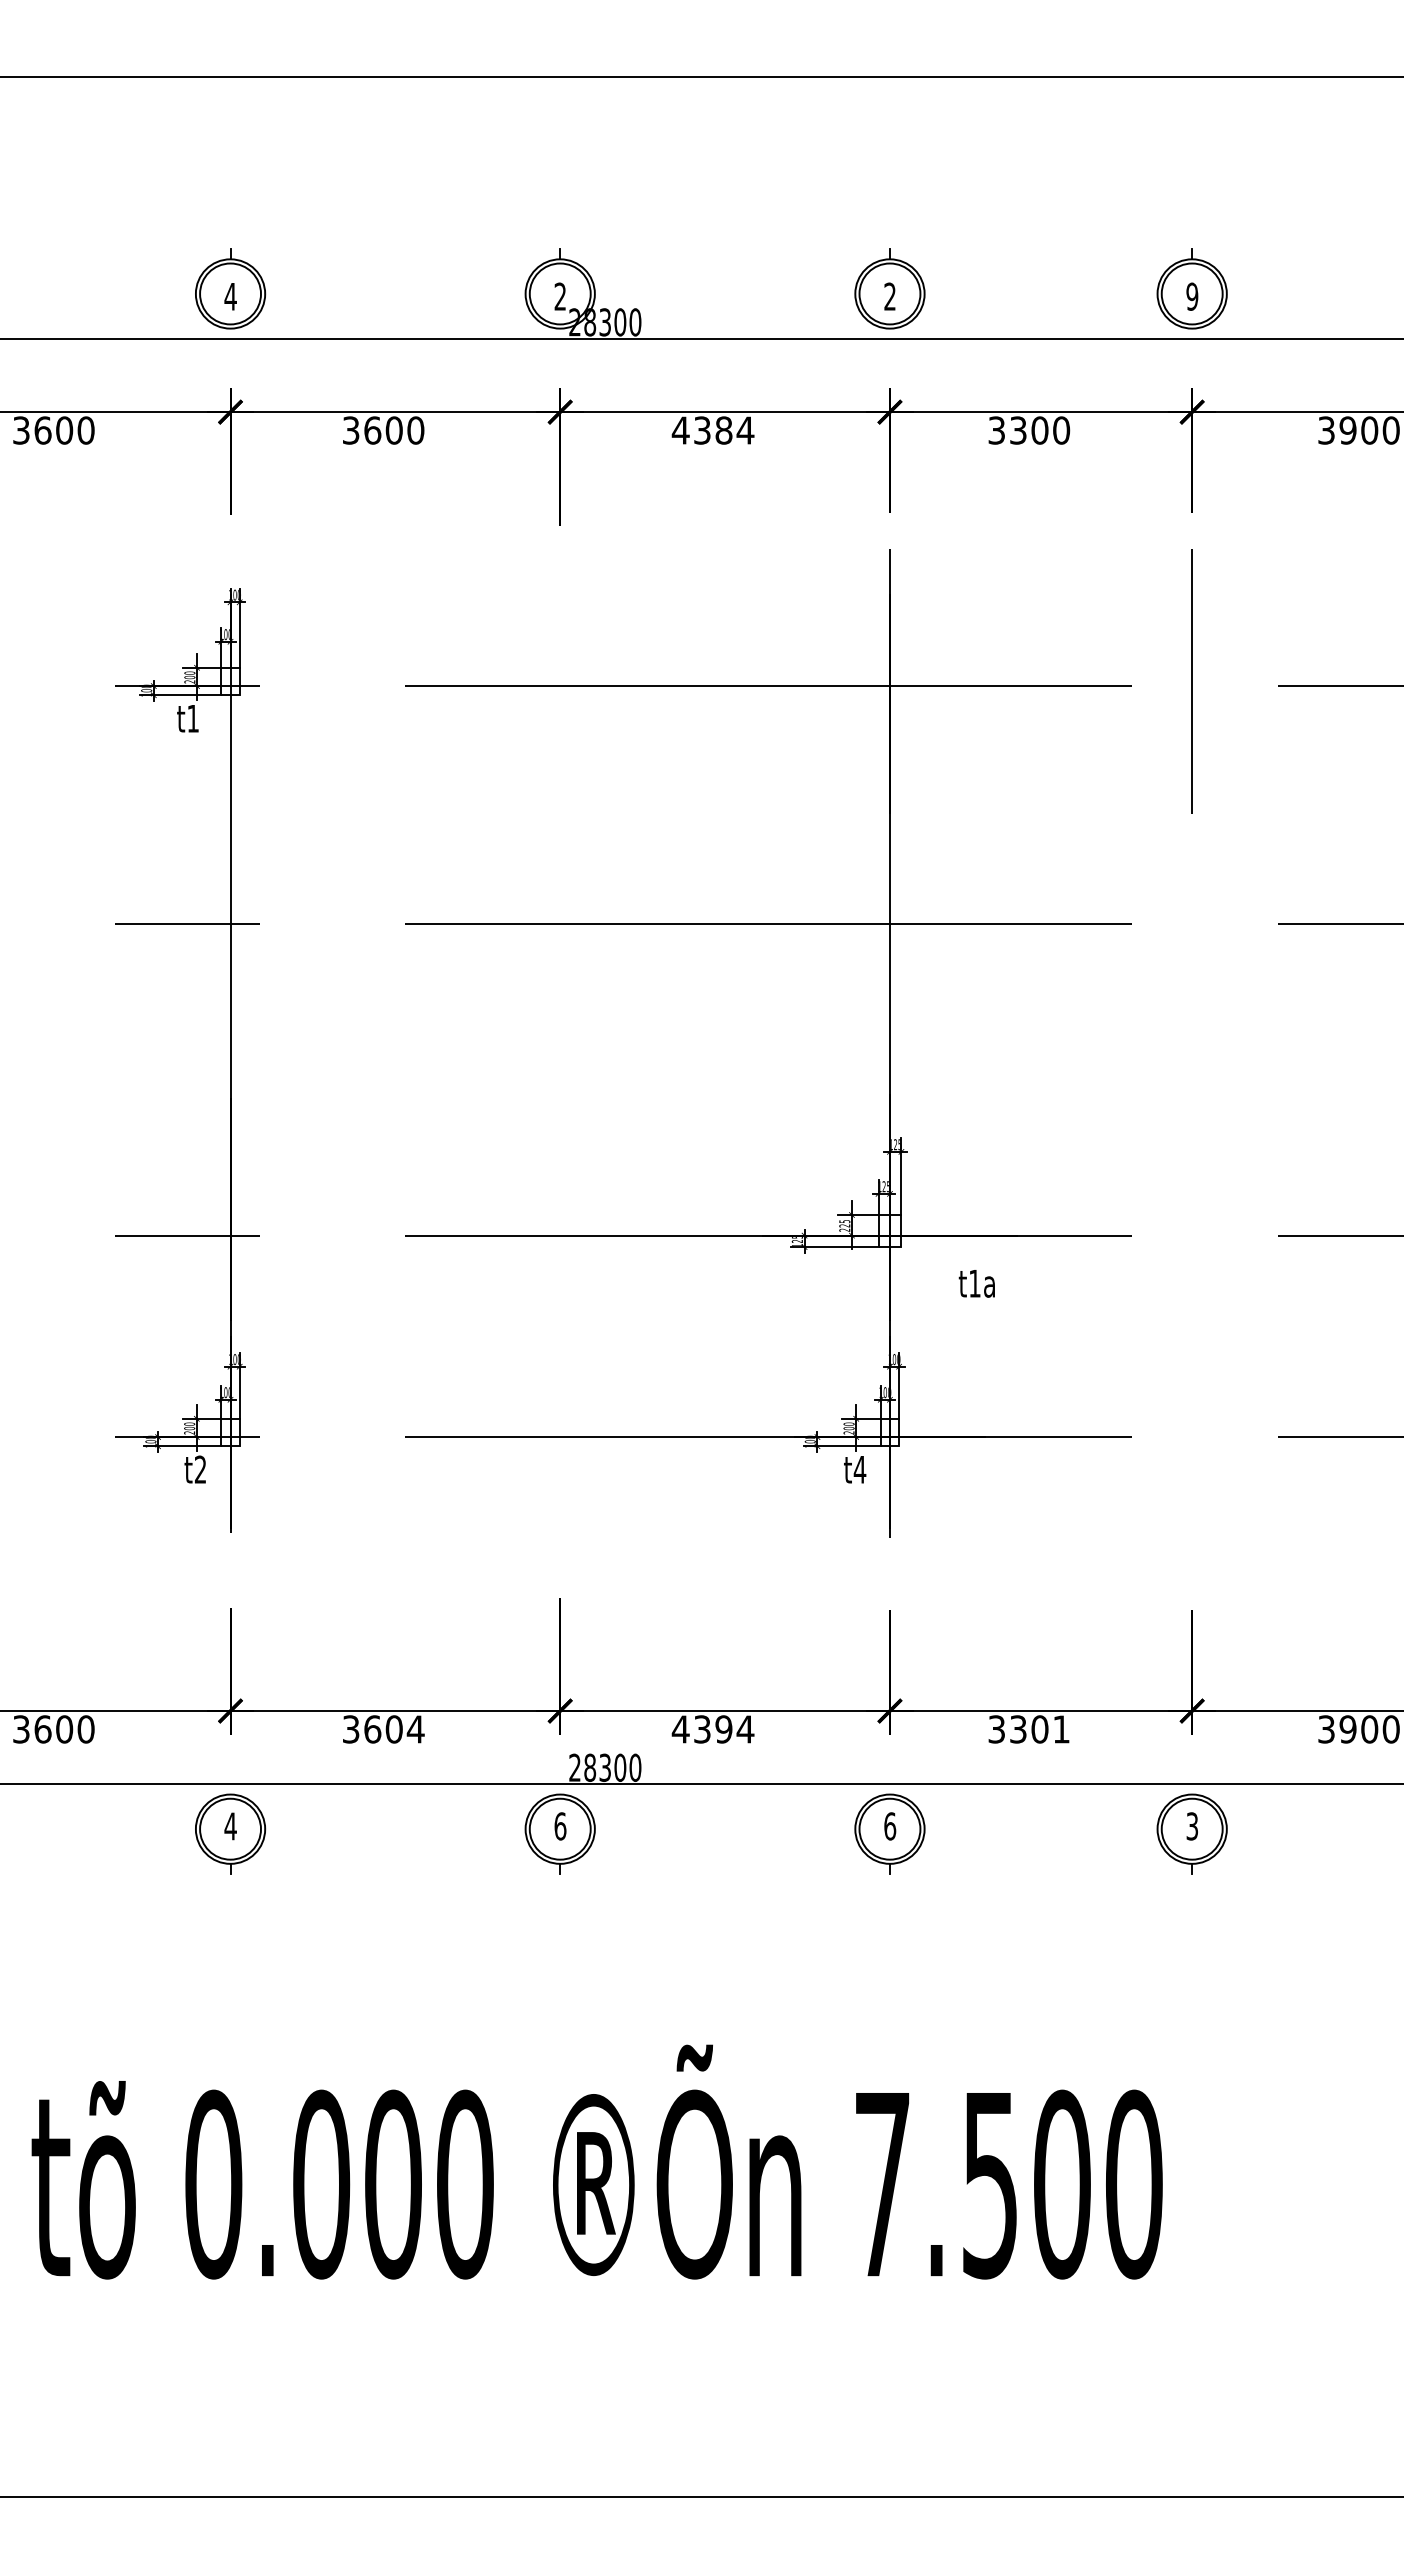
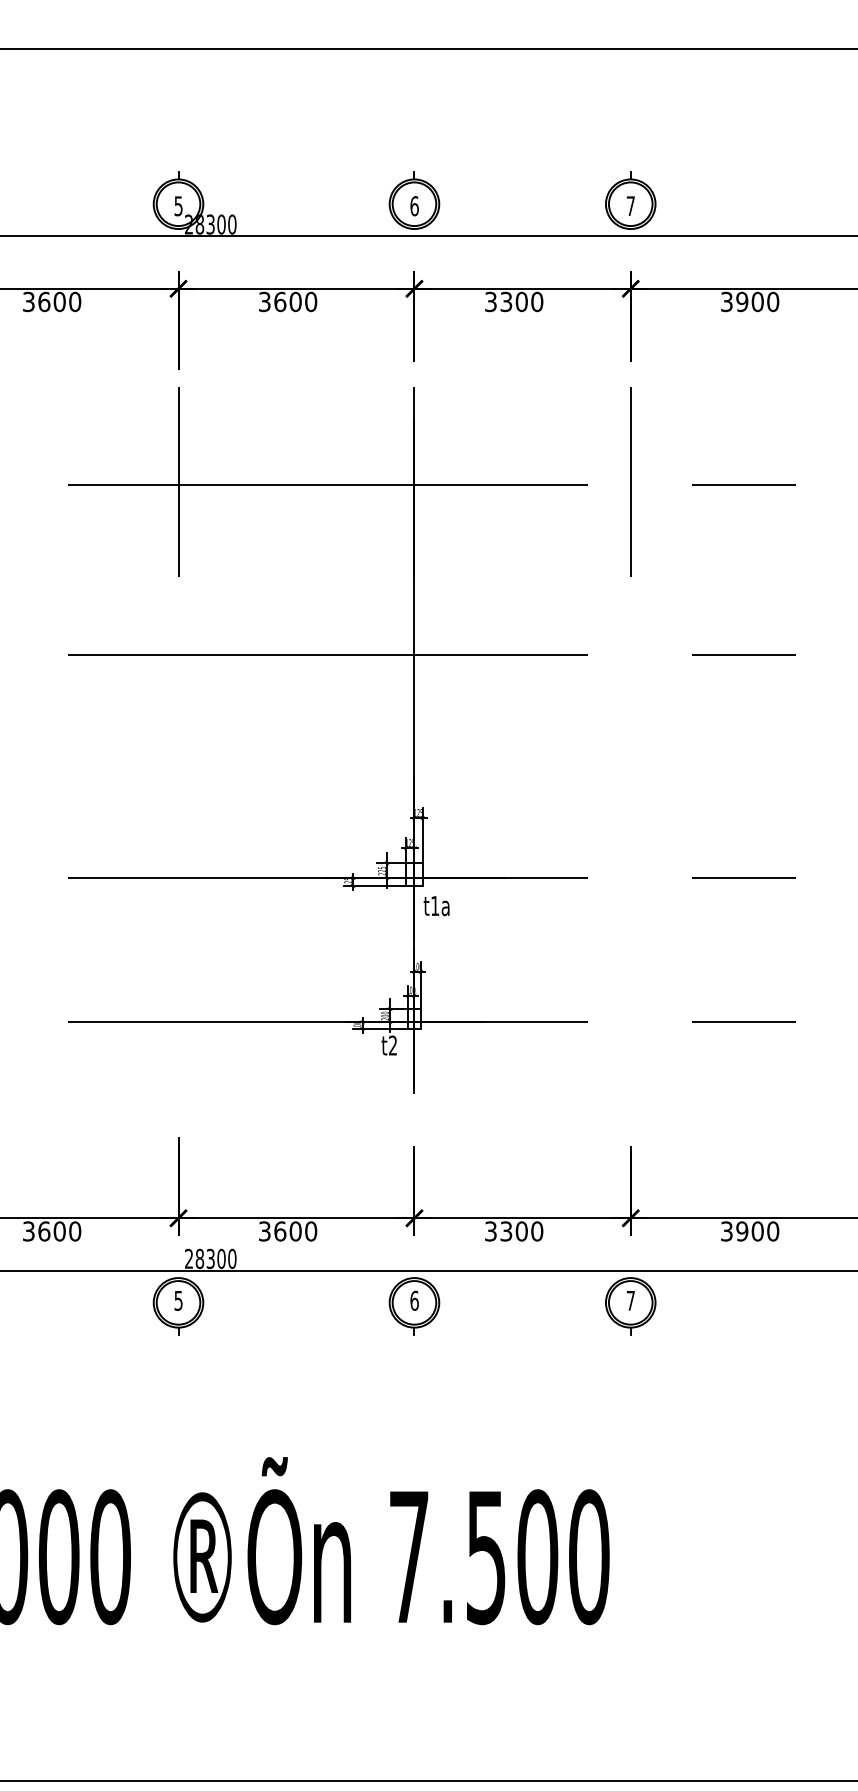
text: (559, 296) -> (177, 206), 2 -> 5
text: (890, 296) -> (414, 206), 2 -> 6
text: (1192, 296) -> (630, 206), 9 -> 7
text: (712, 430) -> (287, 301), 4384 -> 3600
line: (560, 681) -> (178, 481), added
text: (976, 1283) -> (436, 905), moved
text: (859, 1469) -> (392, 1045), t4 -> t2
text: (415, 1729) -> (74, 1231), 3604 -> 3600
text: (712, 1729) -> (287, 1231), 4394 -> 3600
text: (1061, 1729) -> (537, 1231), 3301 -> 3300
text: (560, 1826) -> (178, 1300), 6 -> 5
text: (1191, 1826) -> (630, 1300), 3 -> 7

